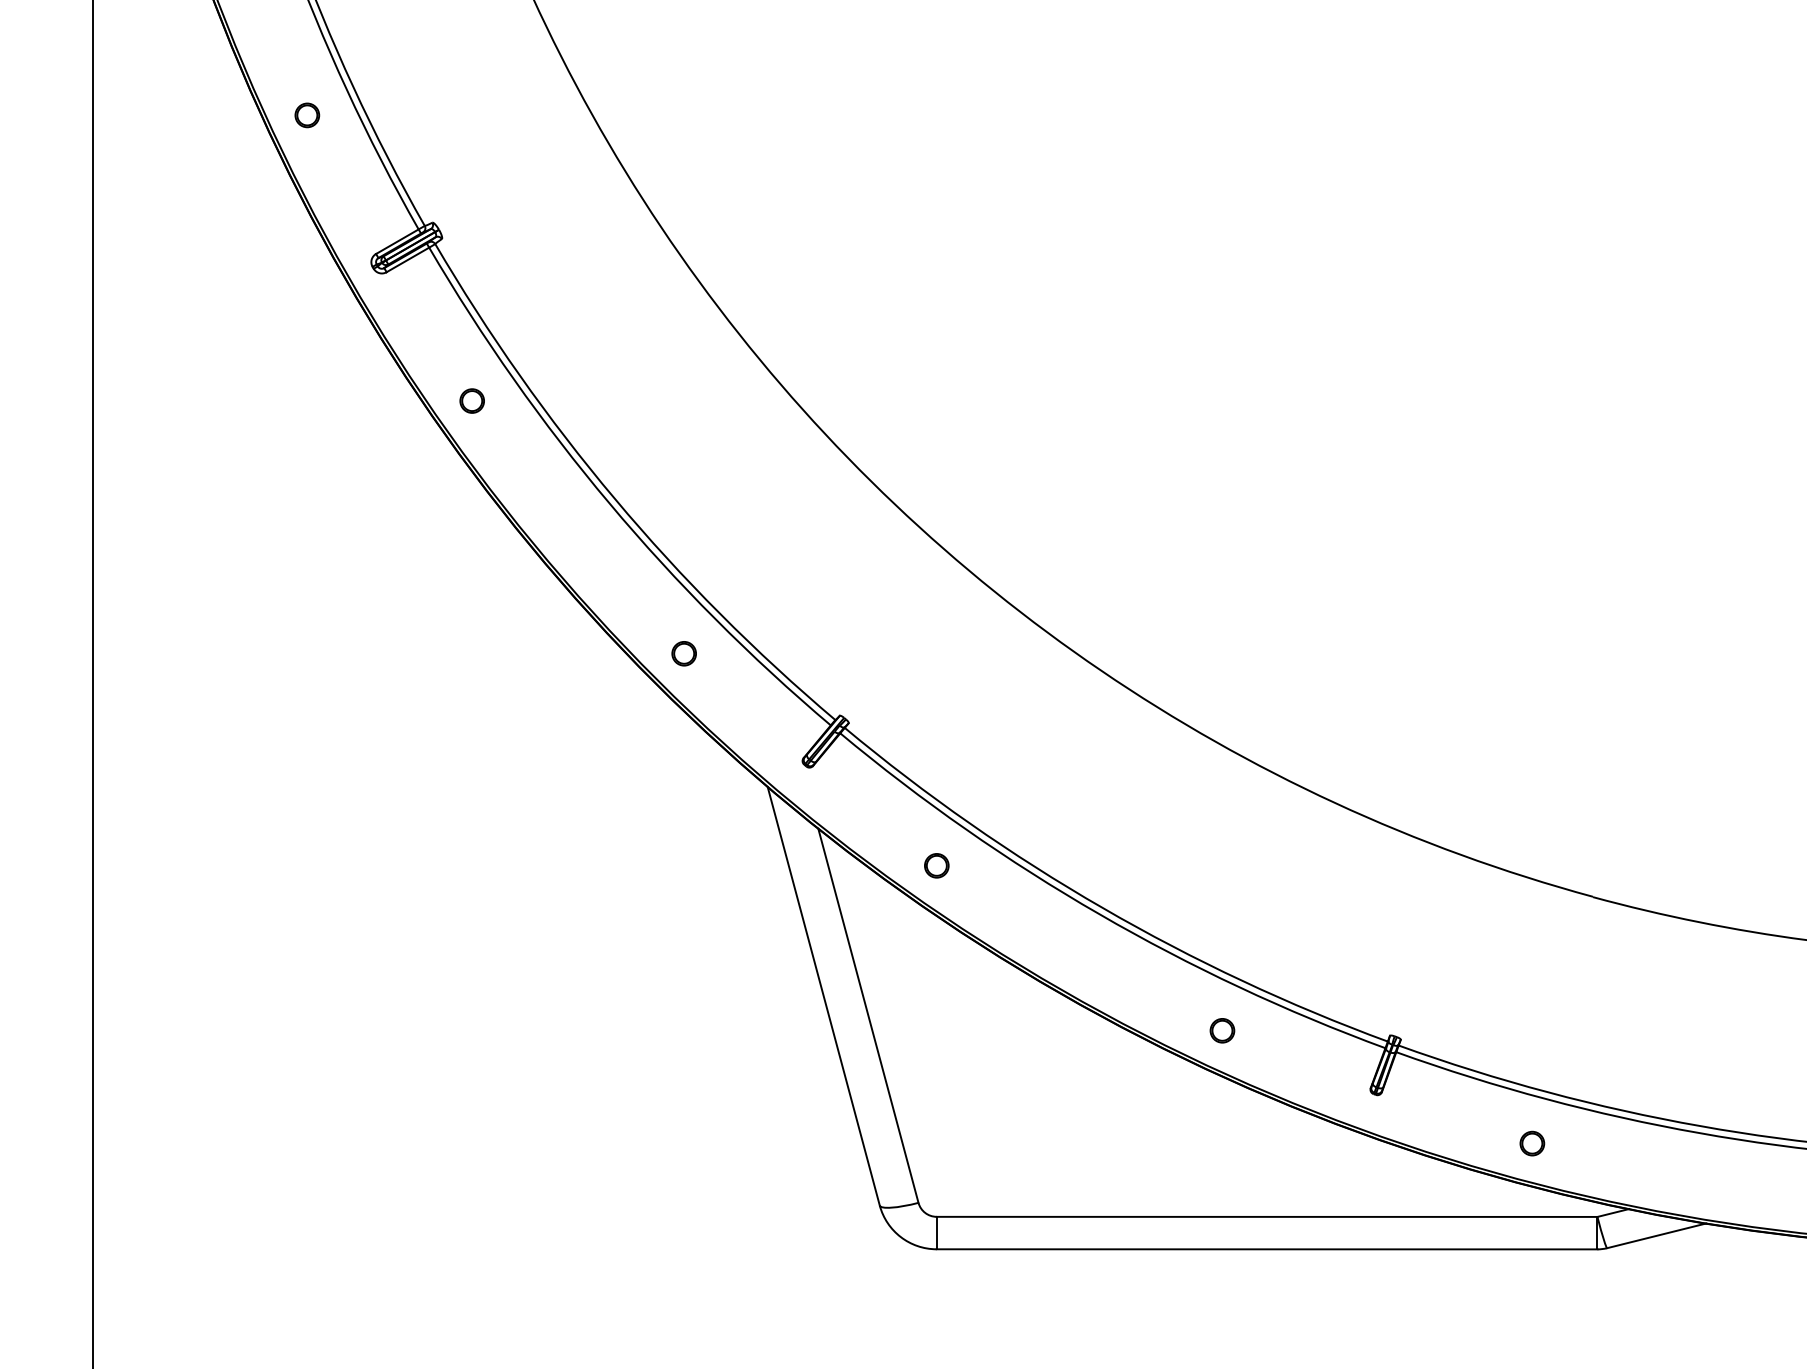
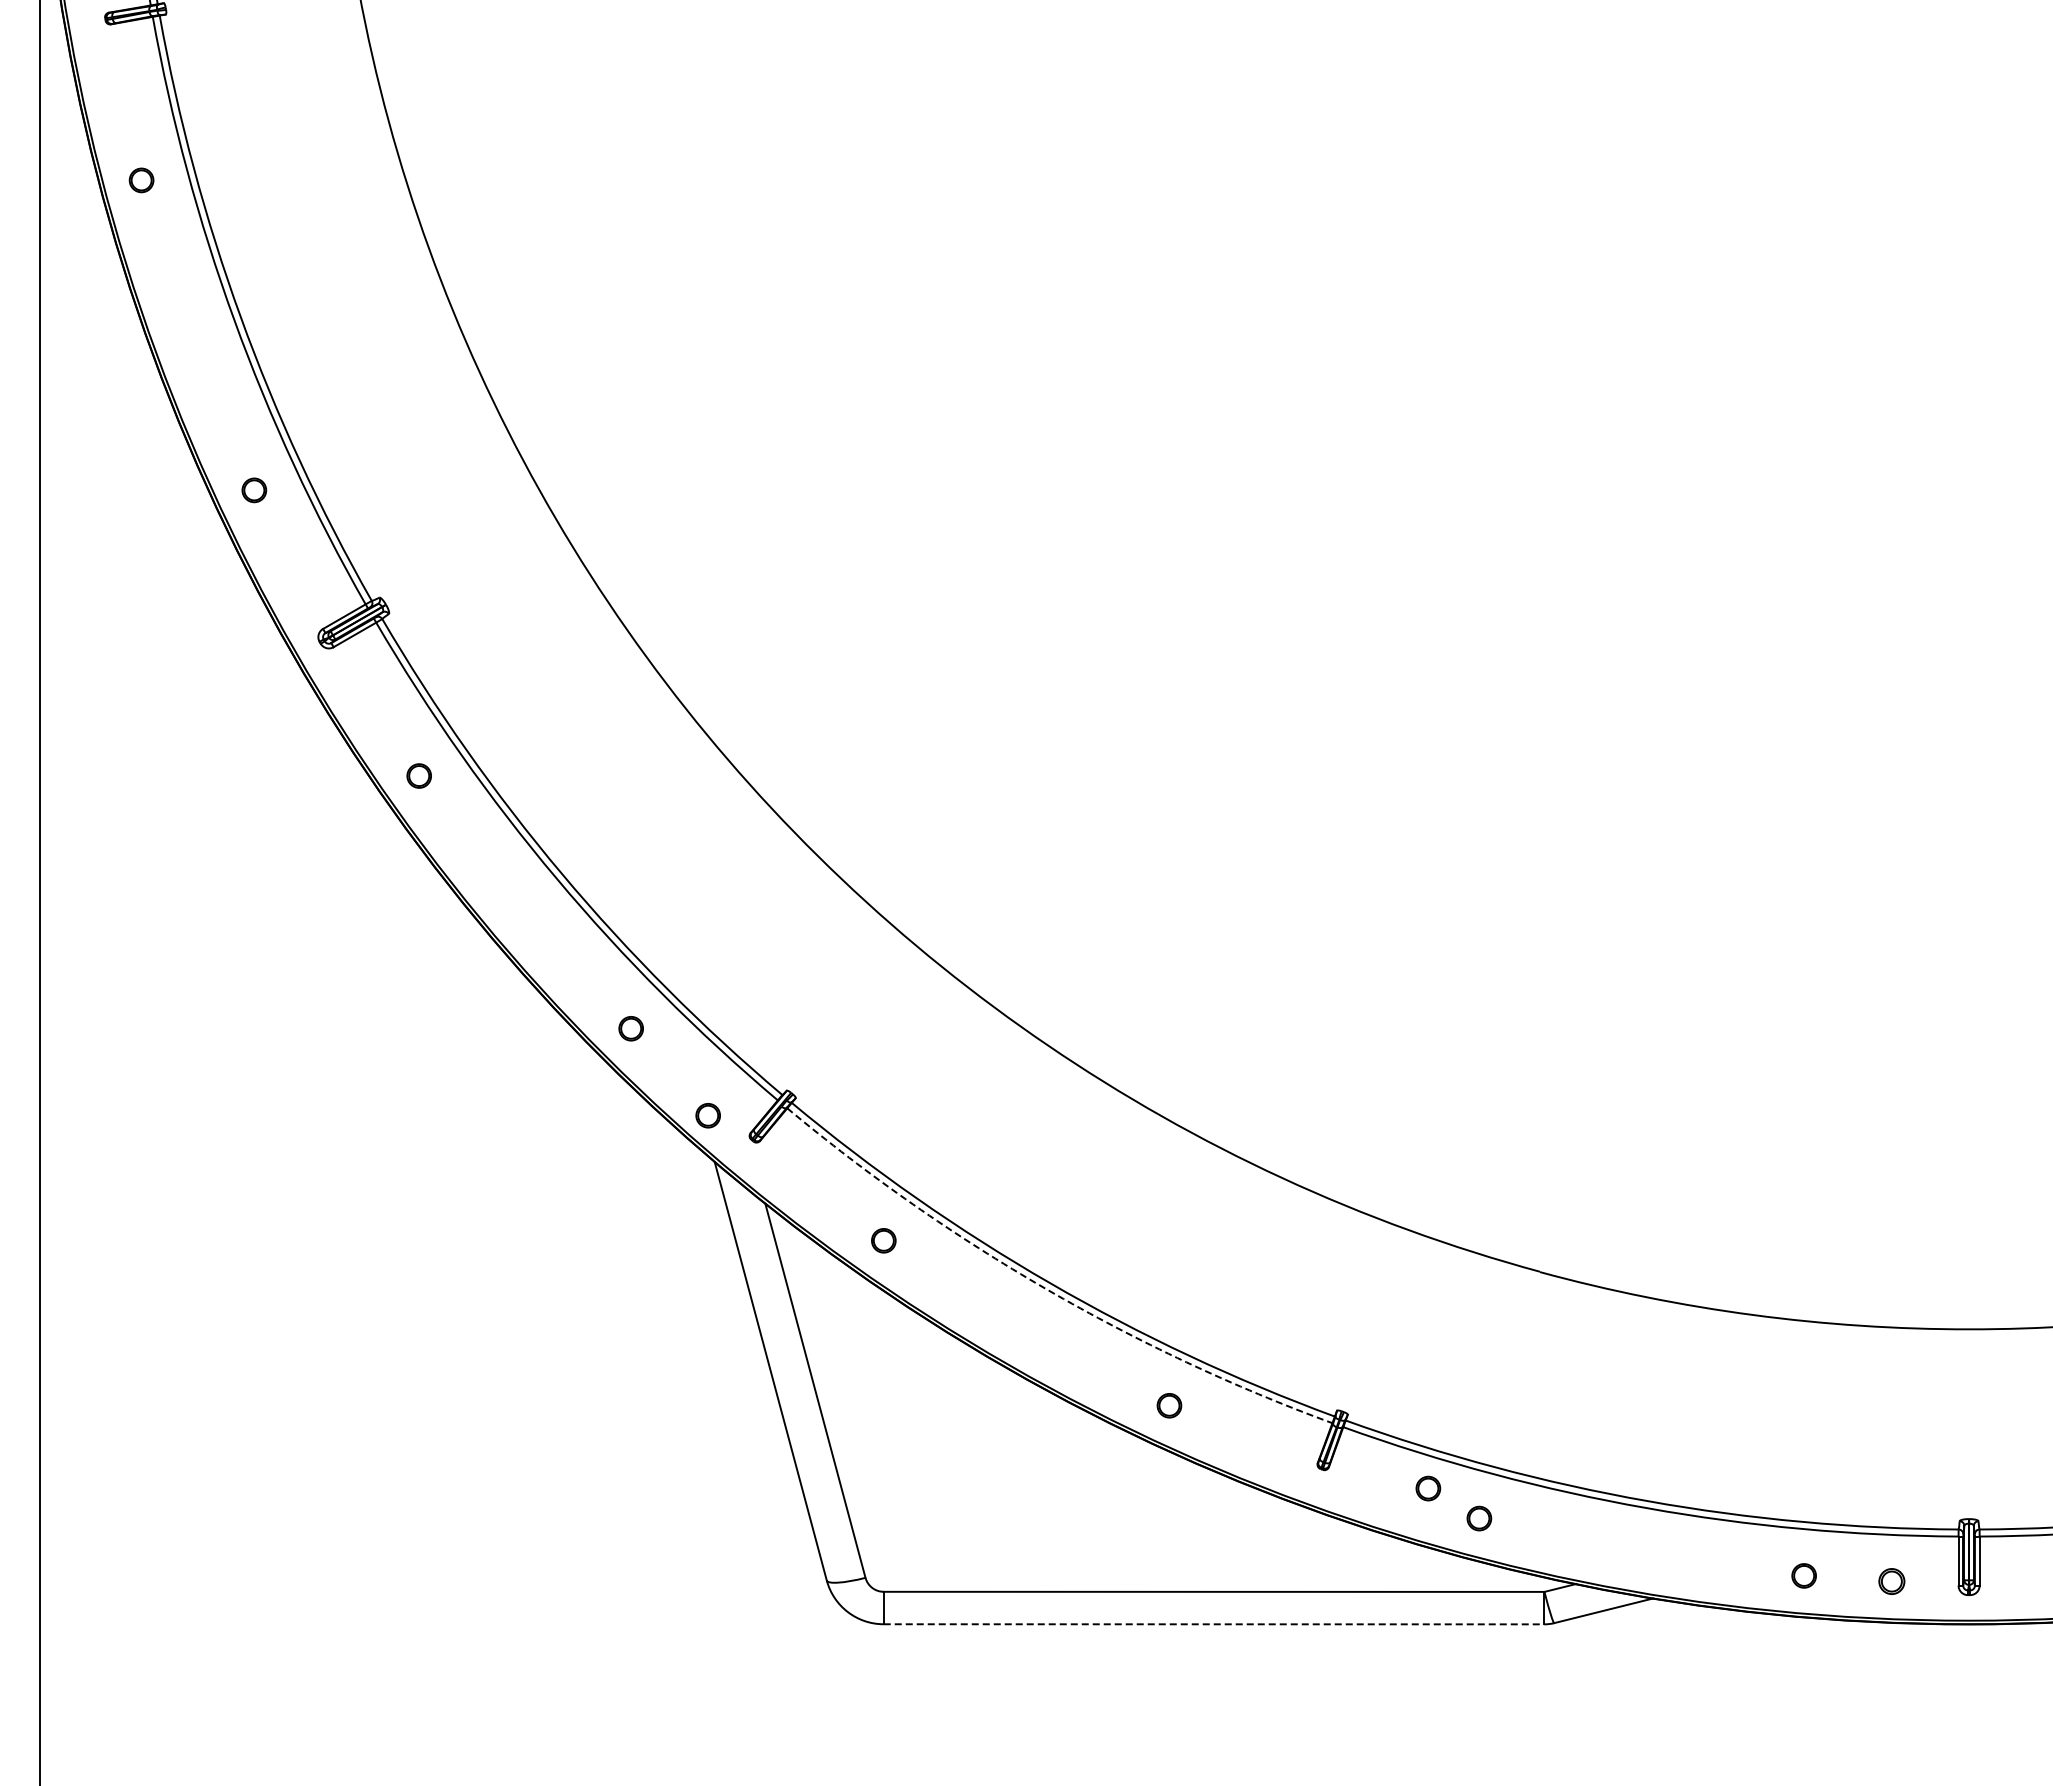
part: (760, 740) -> (707, 1115), added
arc: (1099, 914) -> (1046, 1289), solid -> dashed
part: (1481, 1113) -> (1428, 1488), added
line: (1267, 1249) -> (1214, 1624), solid -> dashed

